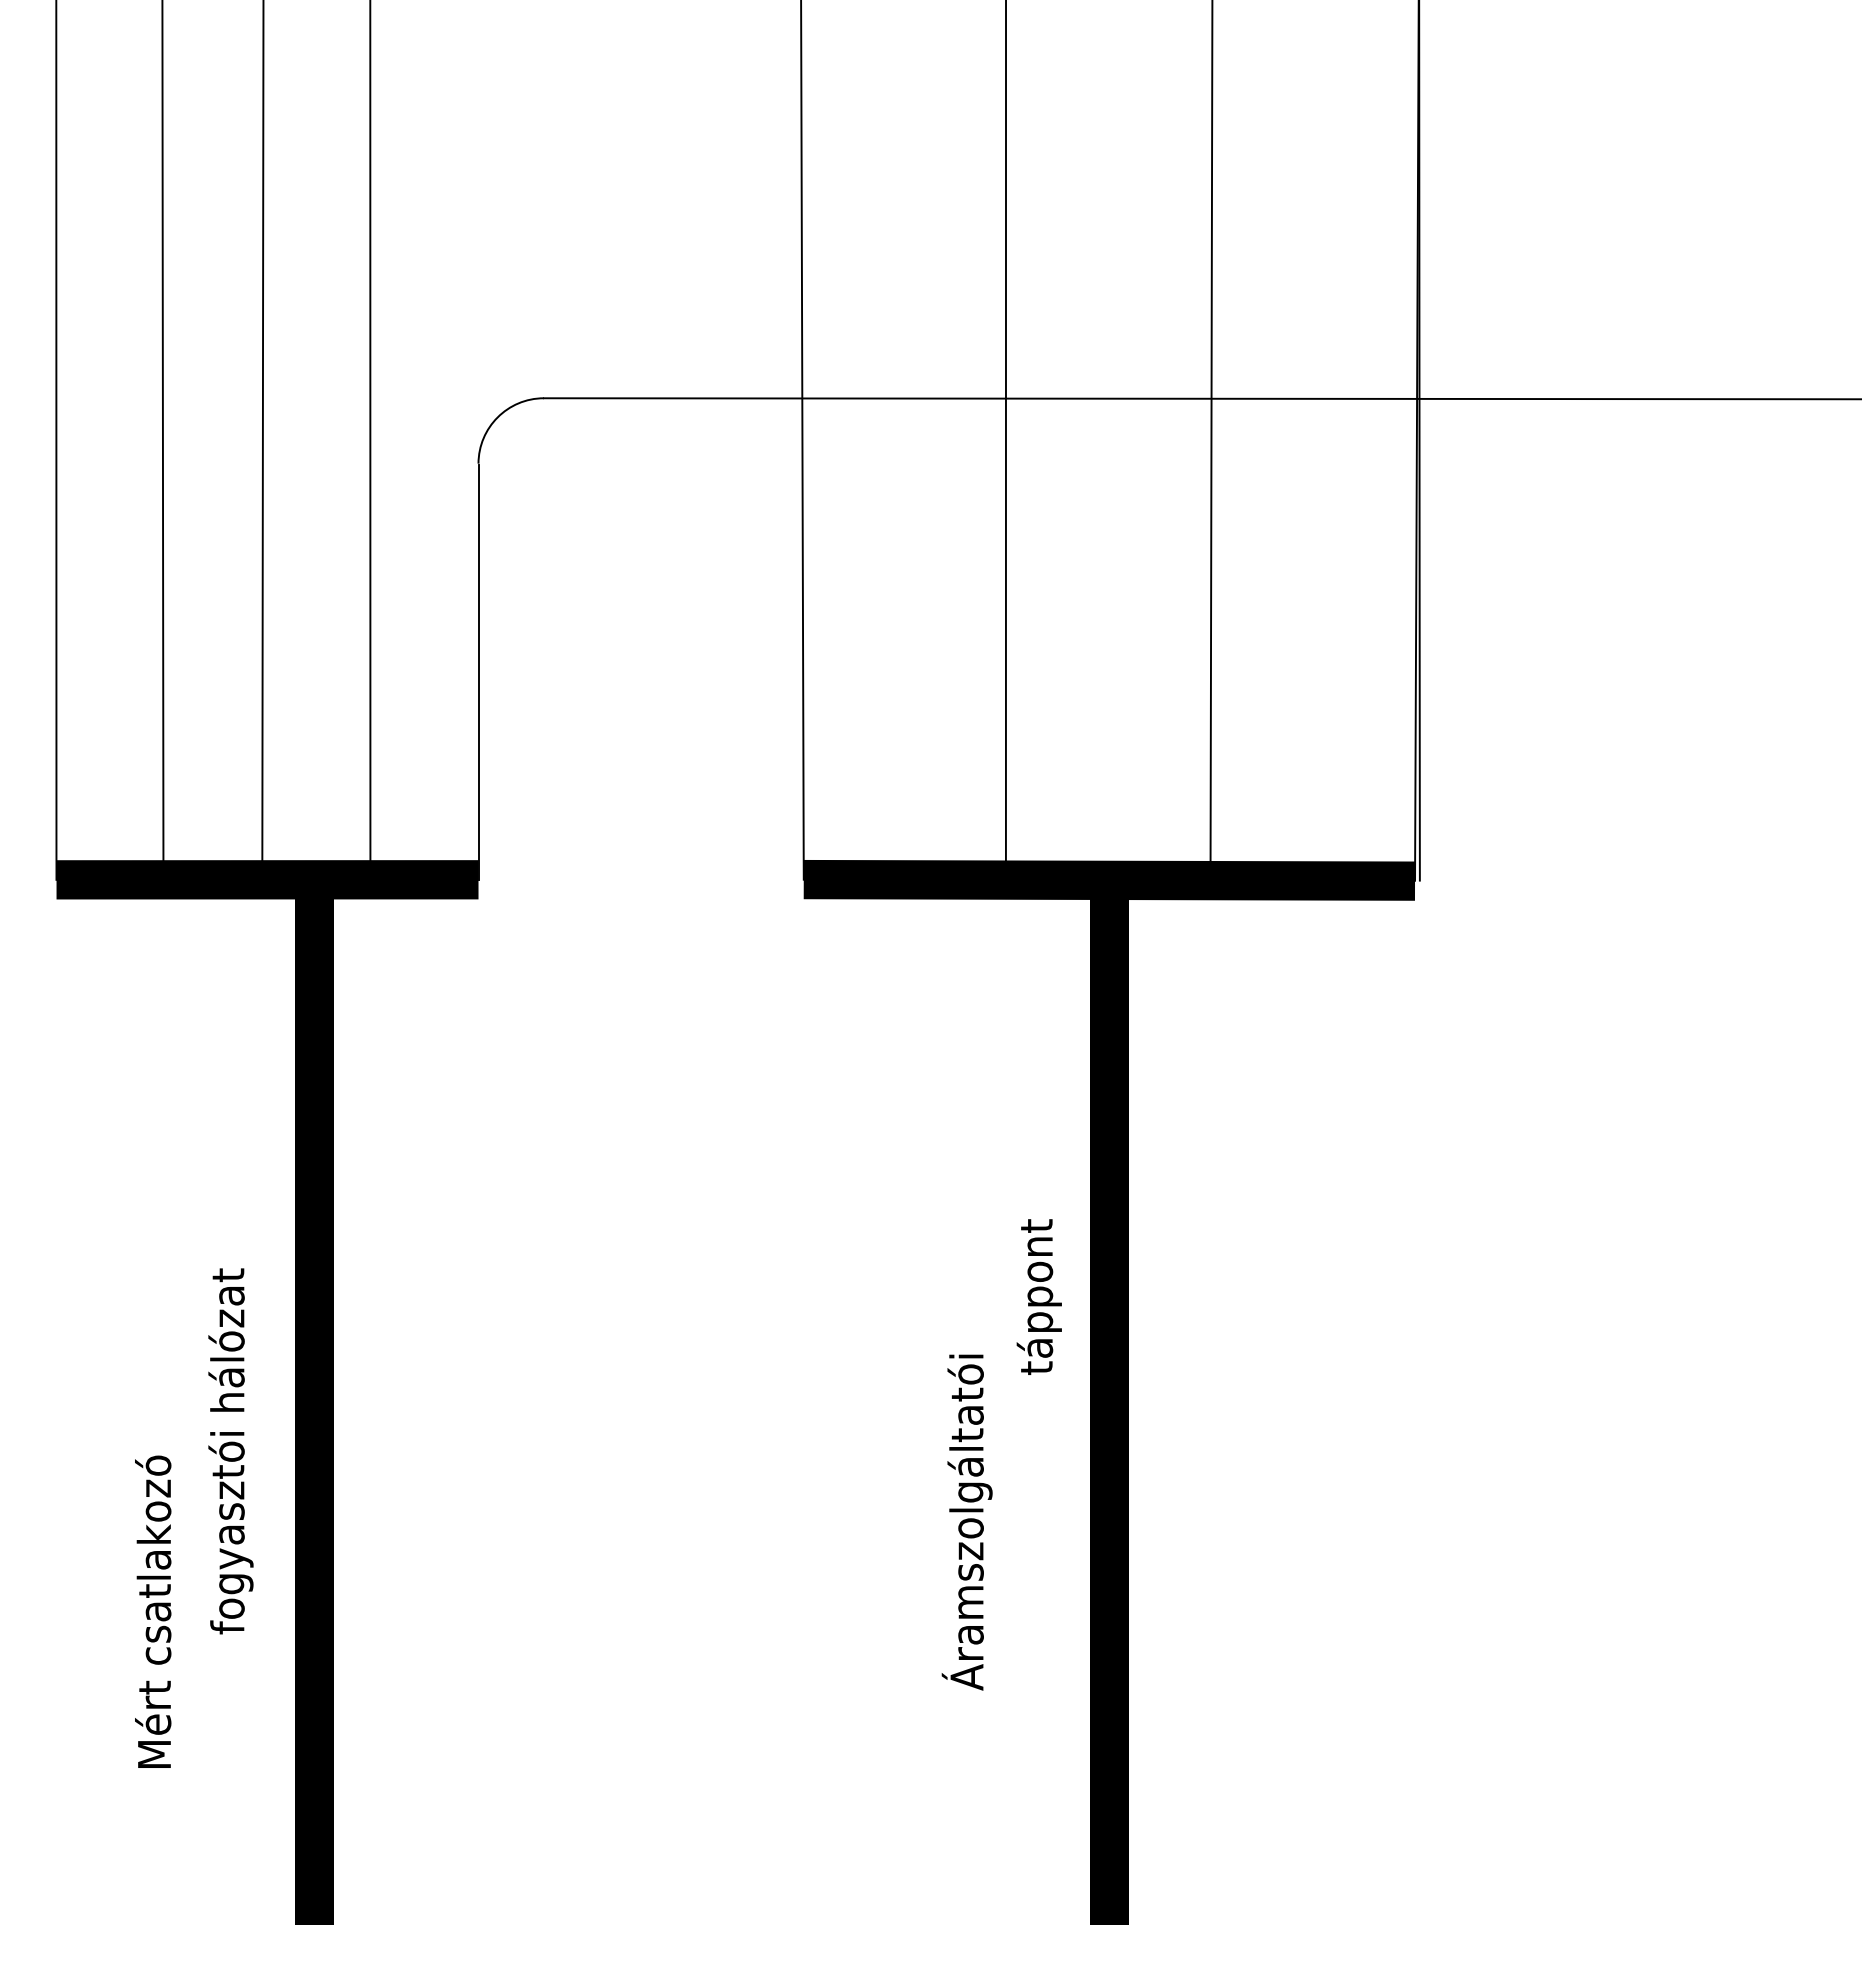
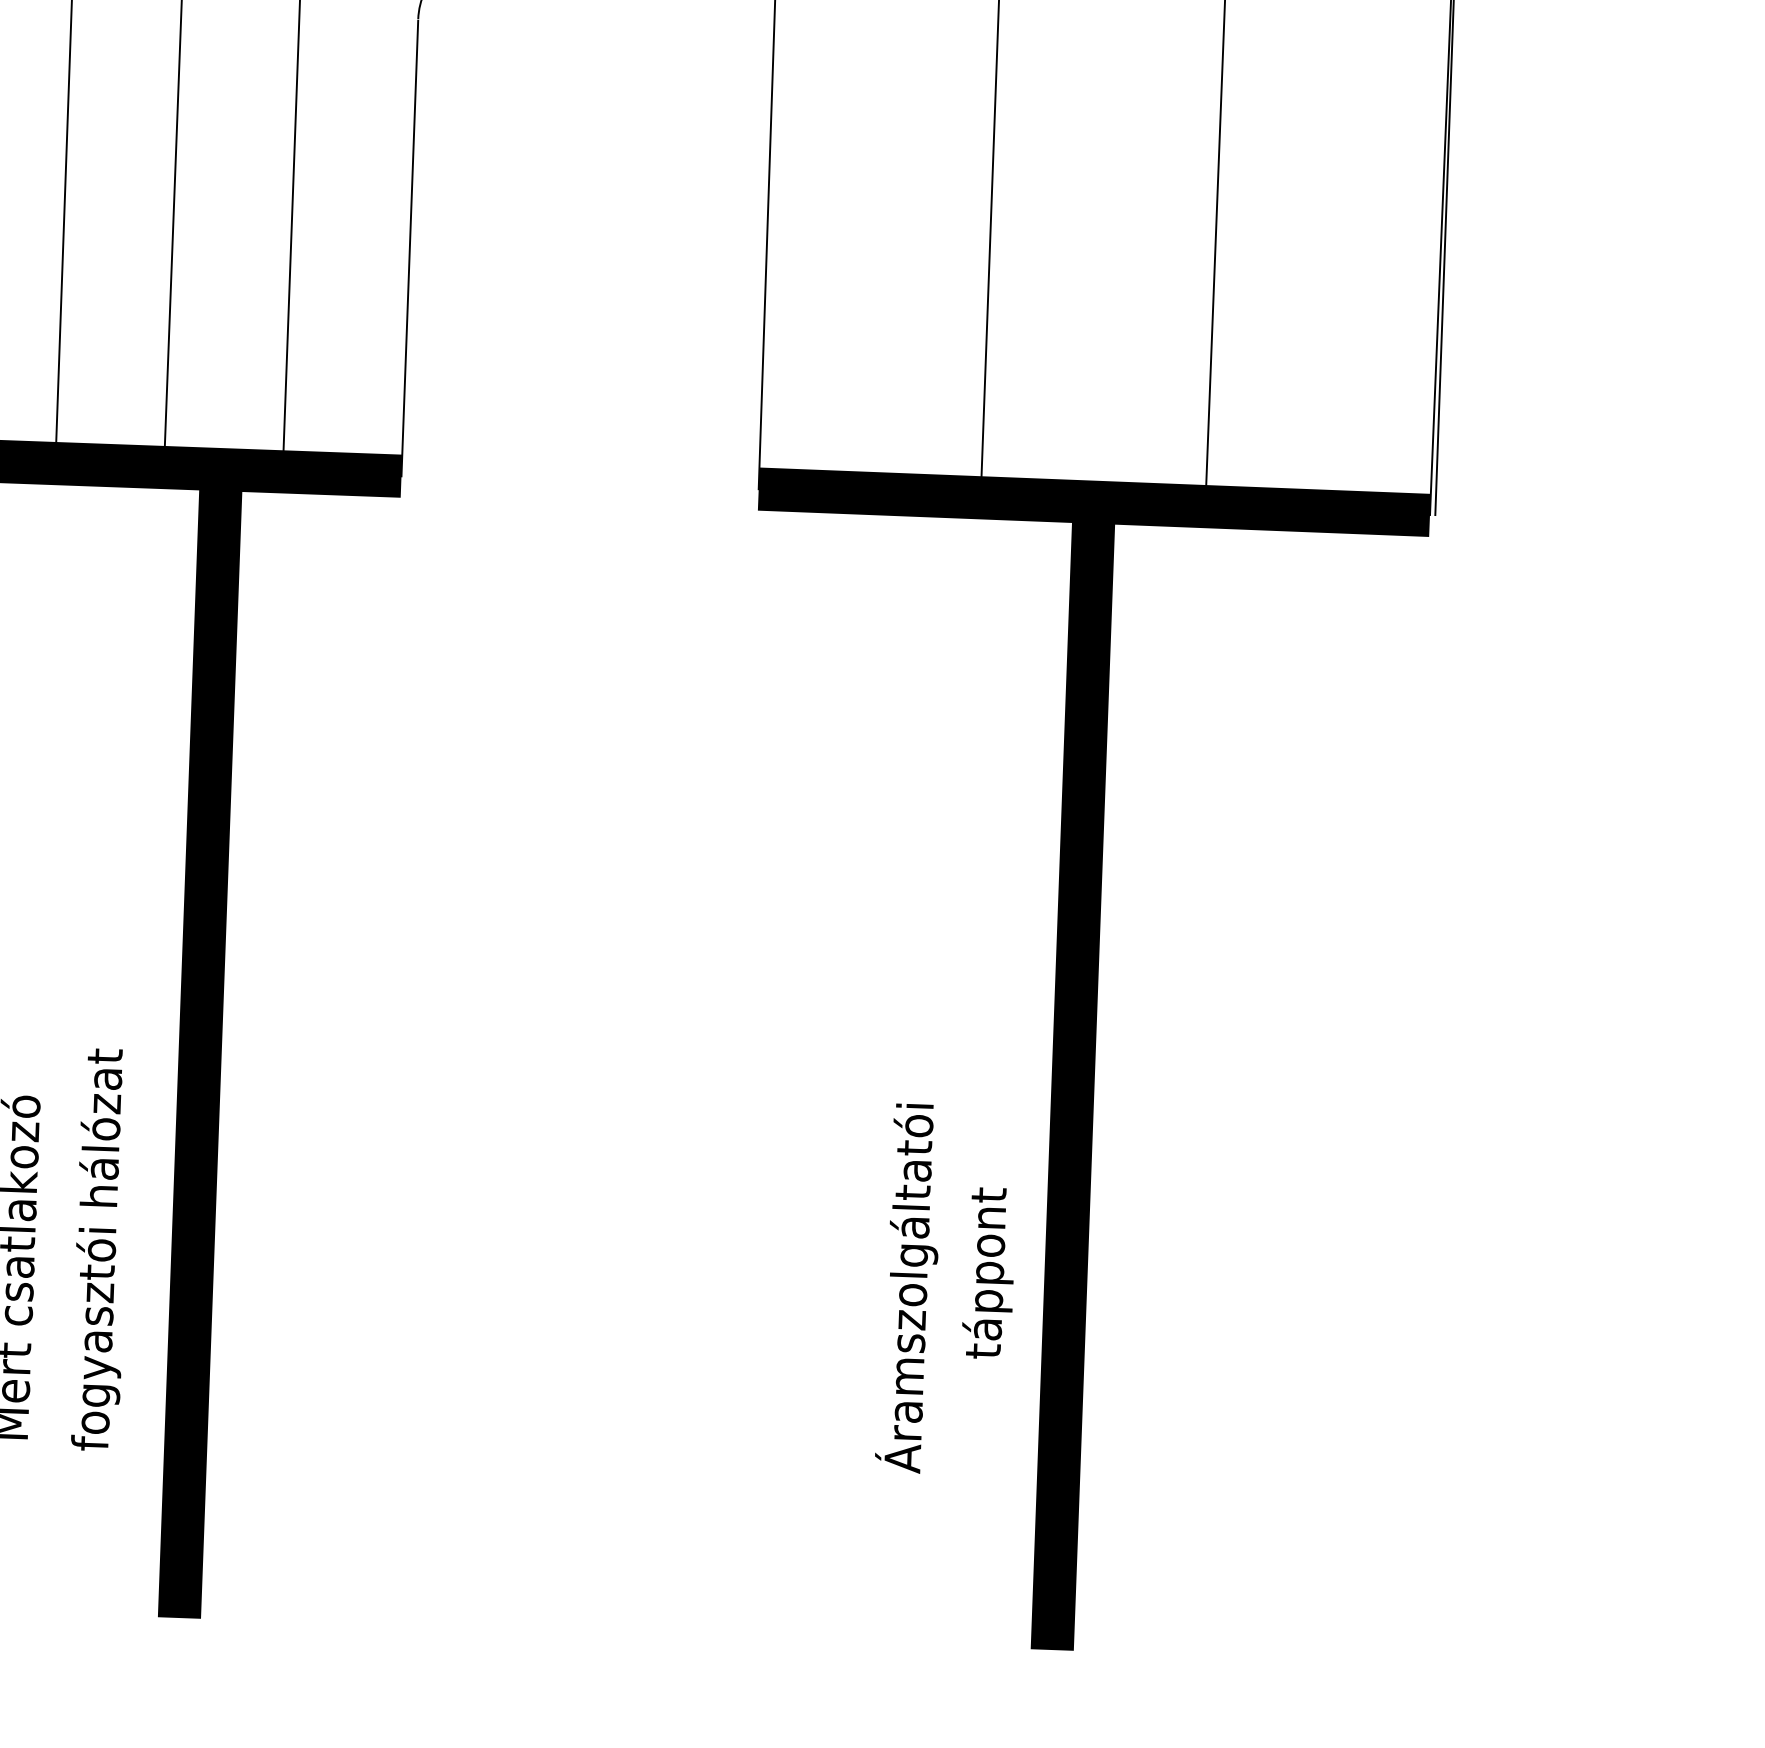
text: (1038, 1296) -> (988, 1272), moved
text: (230, 1451) -> (100, 1250), moved
text: (966, 1522) -> (908, 1288), moved

